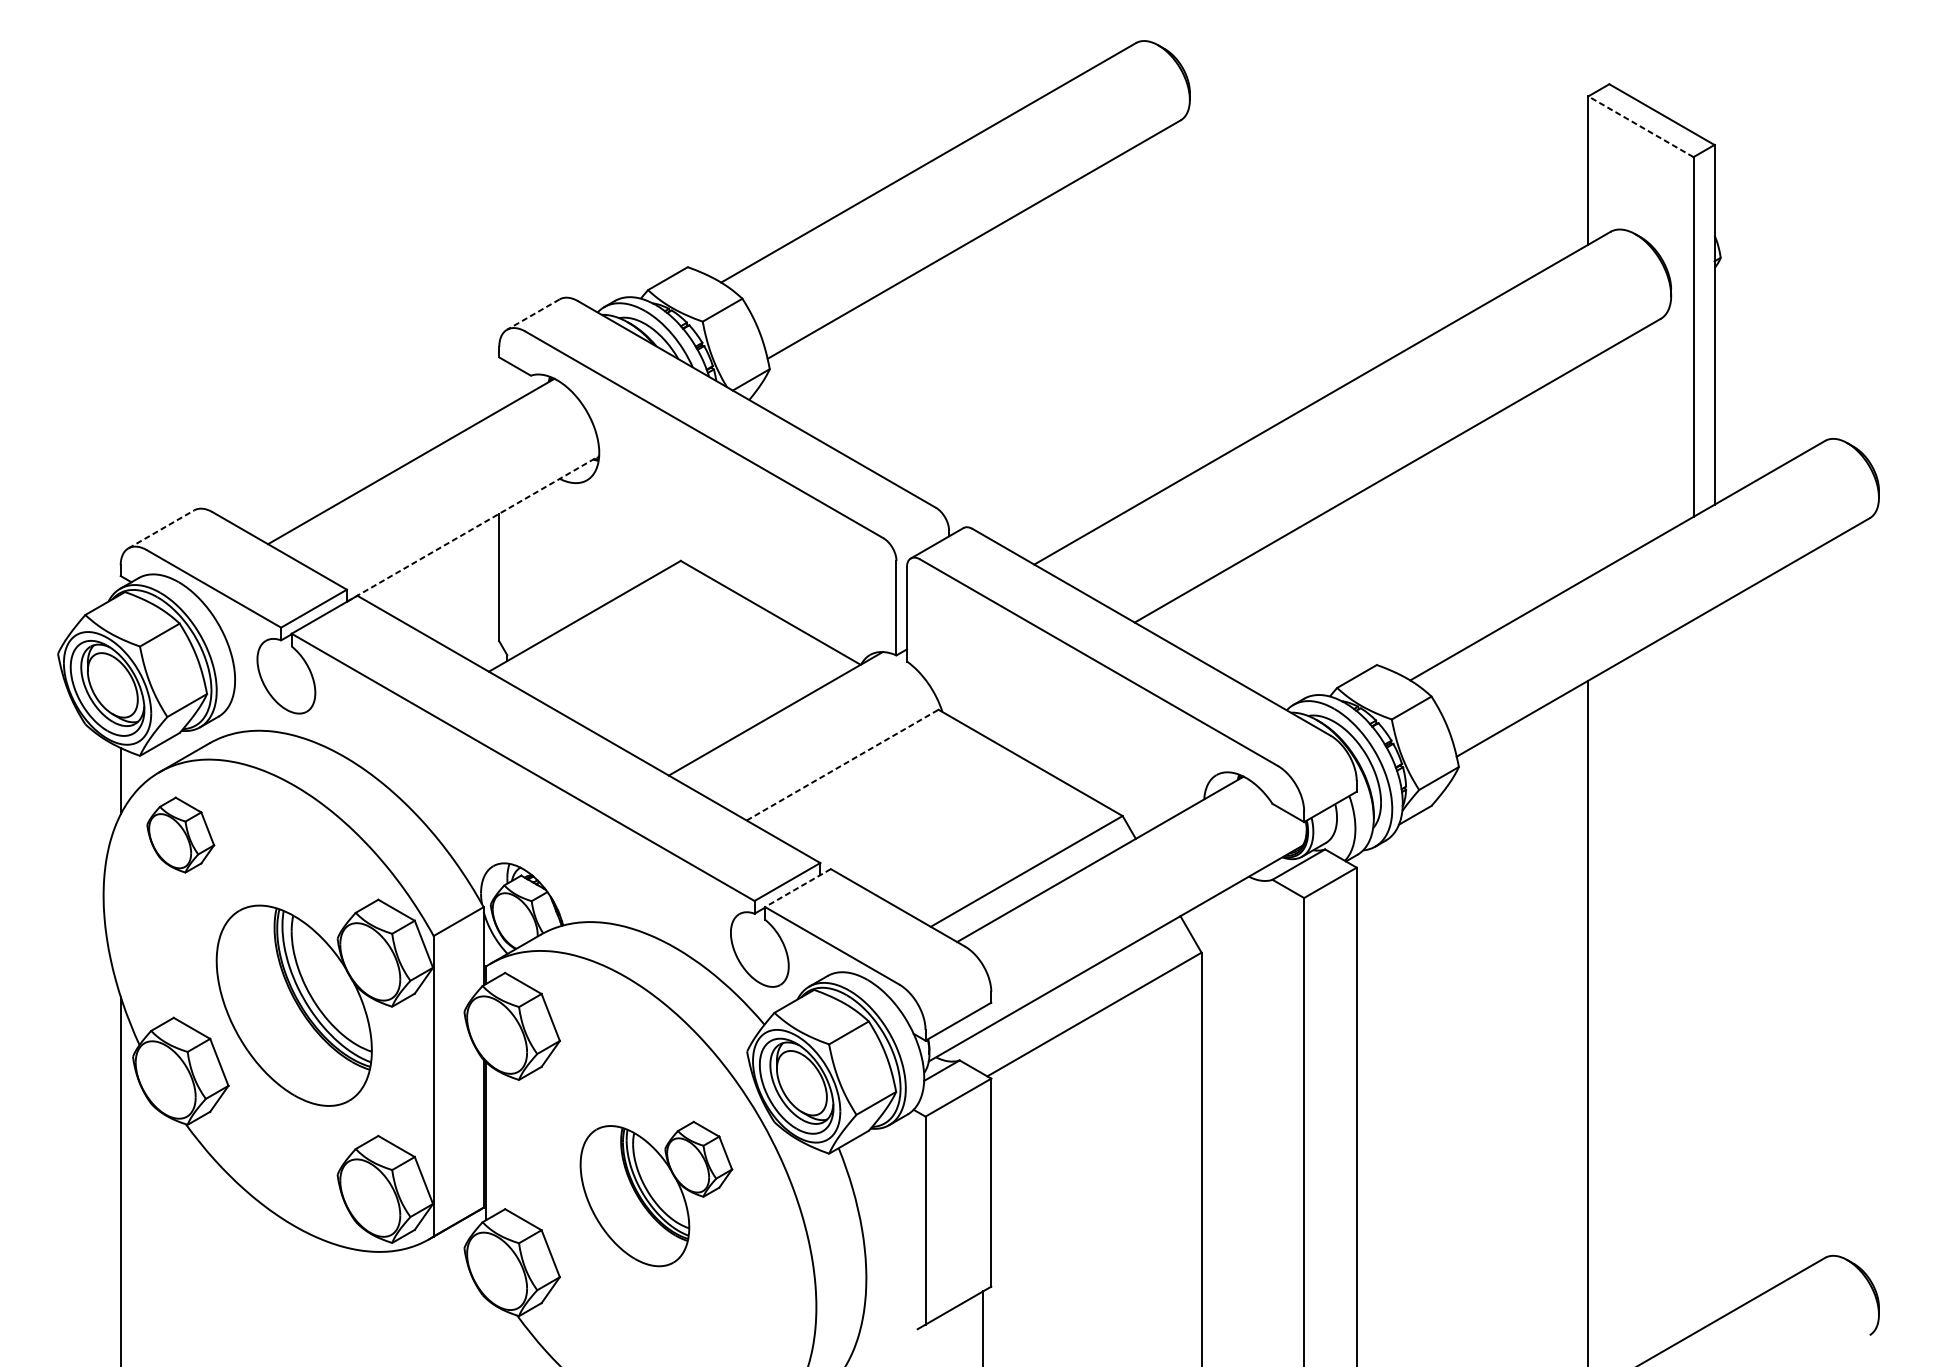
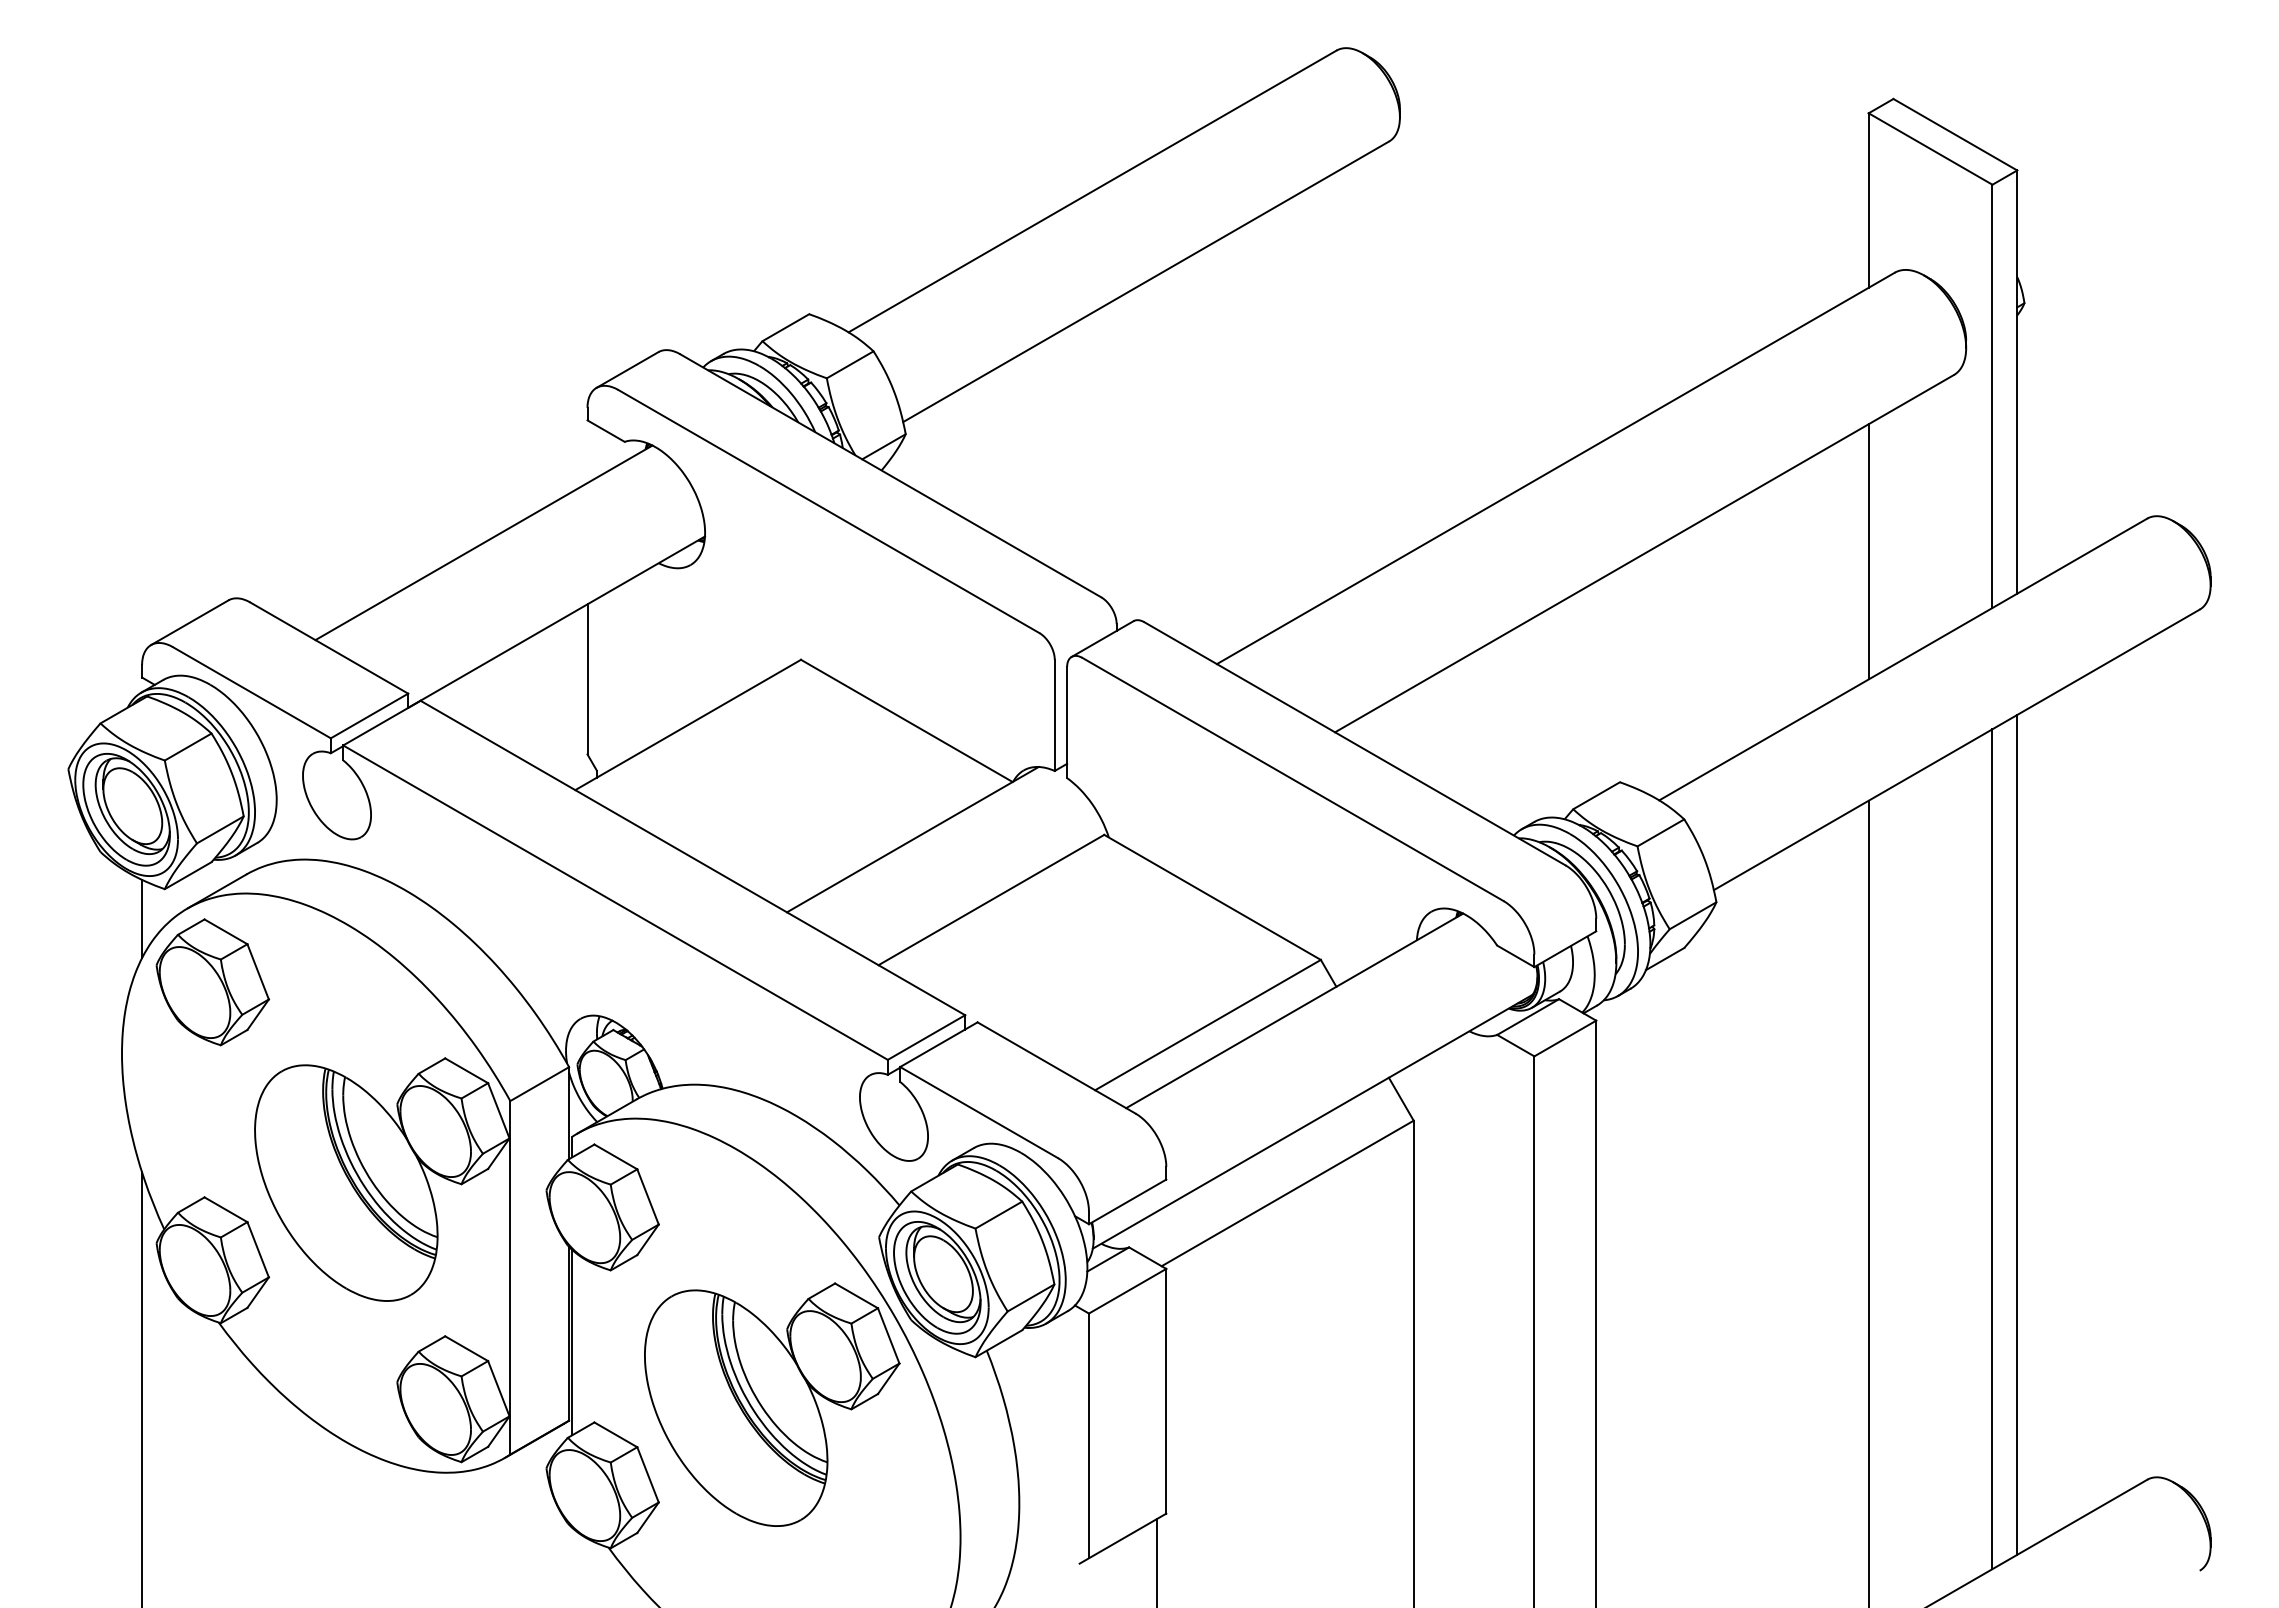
line: (1640, 126) -> (1930, 148), dashed -> solid
line: (533, 315) -> (627, 370), dashed -> solid
line: (1588, 468) -> (1868, 551), added
line: (473, 528) -> (557, 621), dashed -> solid
line: (161, 529) -> (189, 622), dashed -> solid
line: (842, 764) -> (991, 899), dashed -> solid
part: (180, 835) -> (212, 982), size x1.43
line: (797, 887) -> (938, 1044), dashed -> solid
line: (1714, 964) -> (2017, 1134), added
line: (1693, 977) -> (1992, 1149), added
part: (656, 1193) -> (772, 1404), size x1.43

